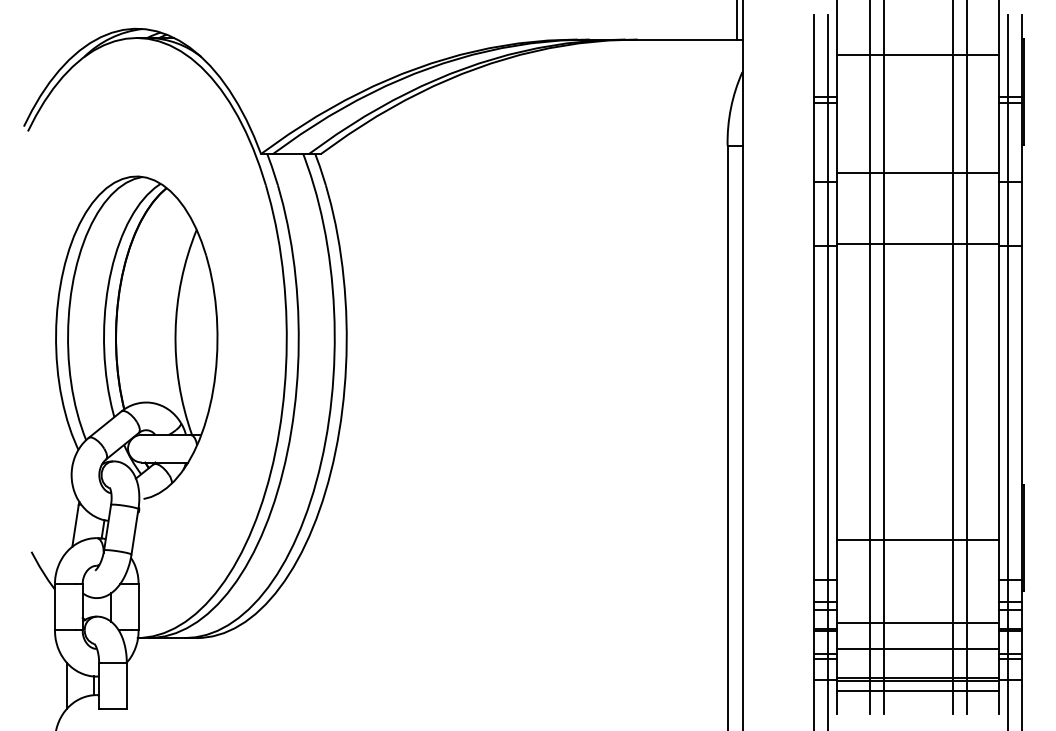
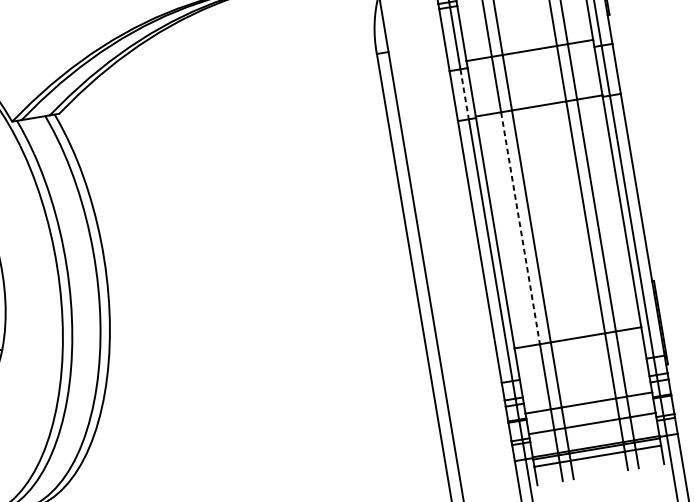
line: (828, 213) -> (464, 93), solid -> dashed
line: (869, 391) -> (520, 228), solid -> dashed

